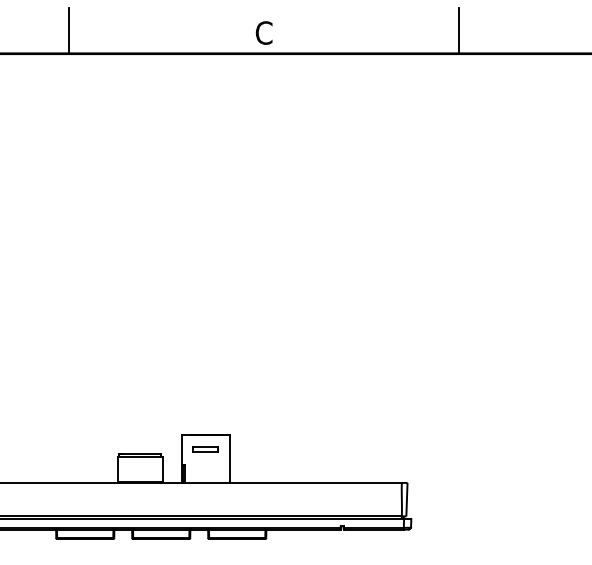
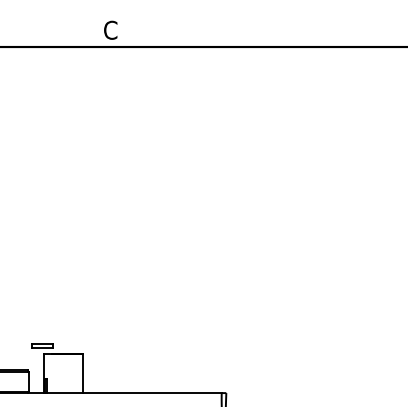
line: (459, 30) -> (268, 28), removed
part: (205, 449) -> (42, 345), moved

